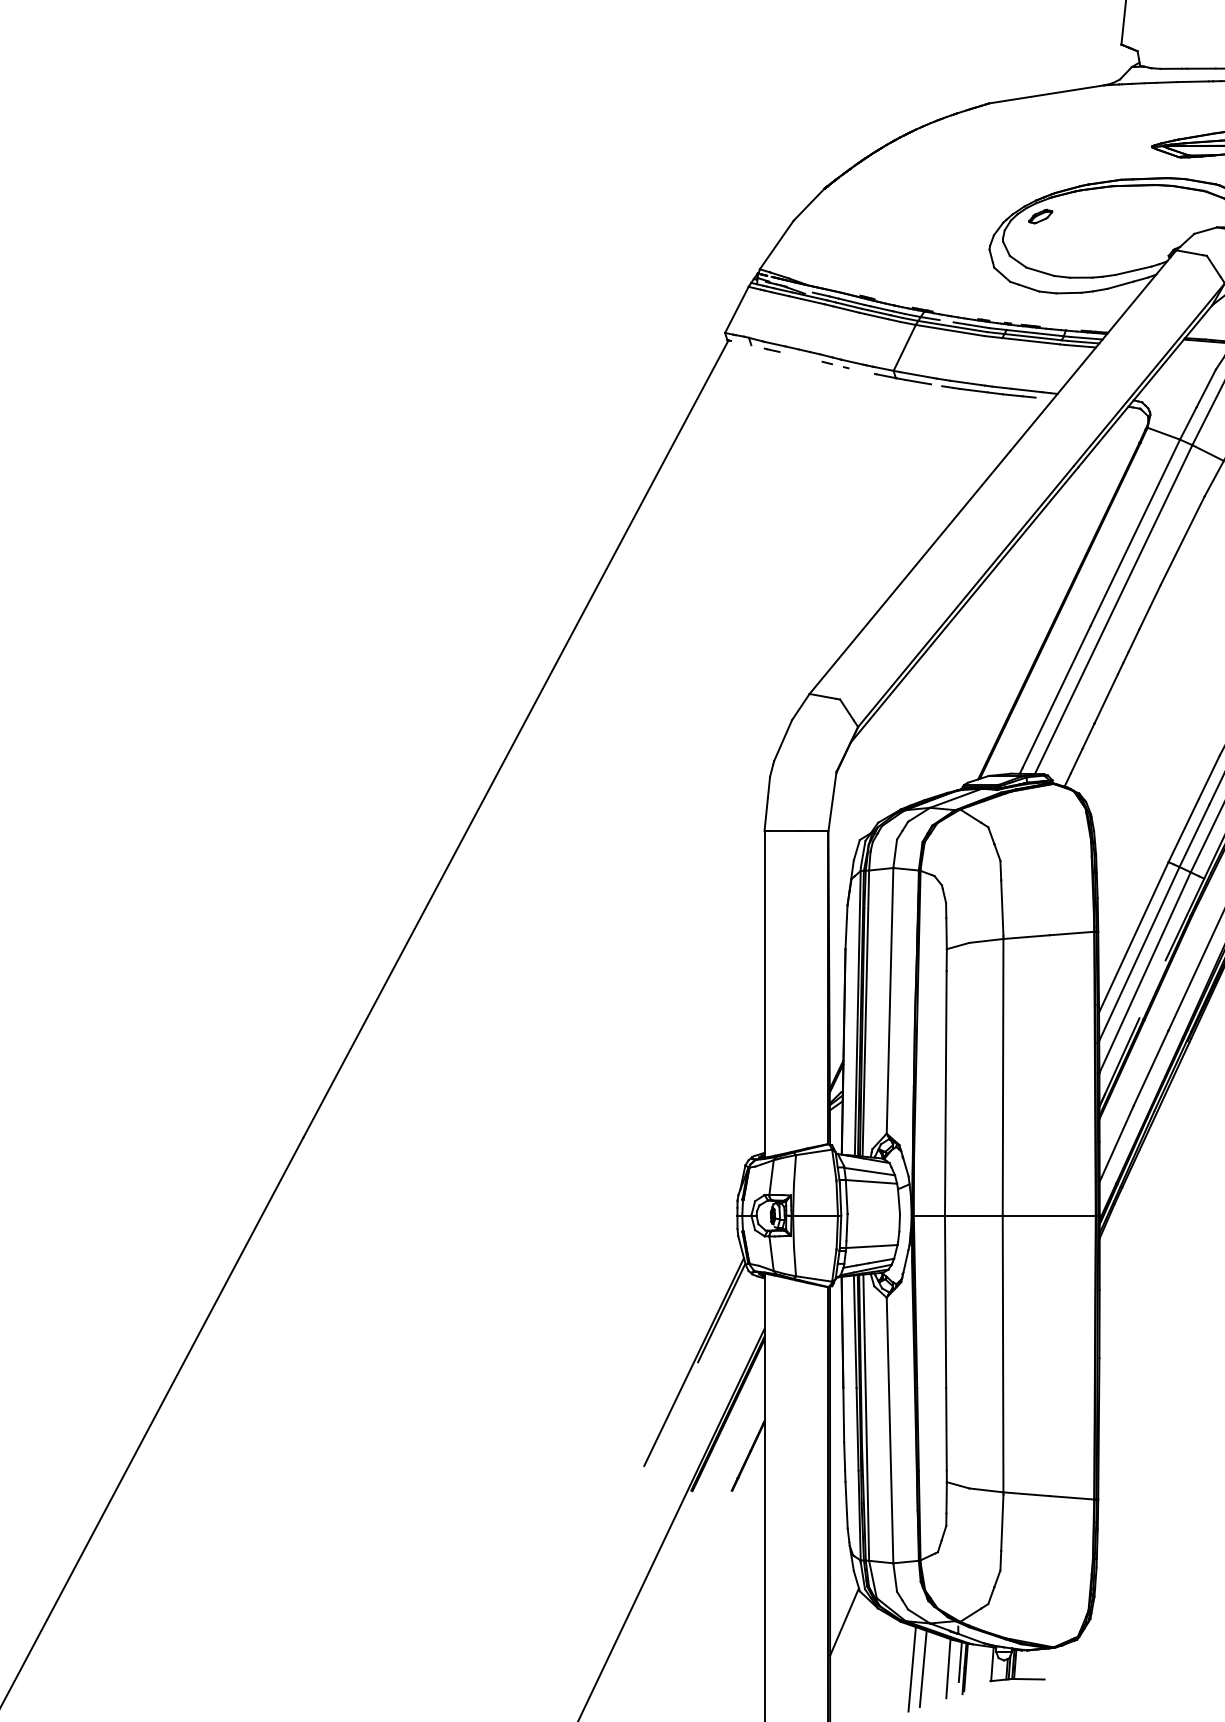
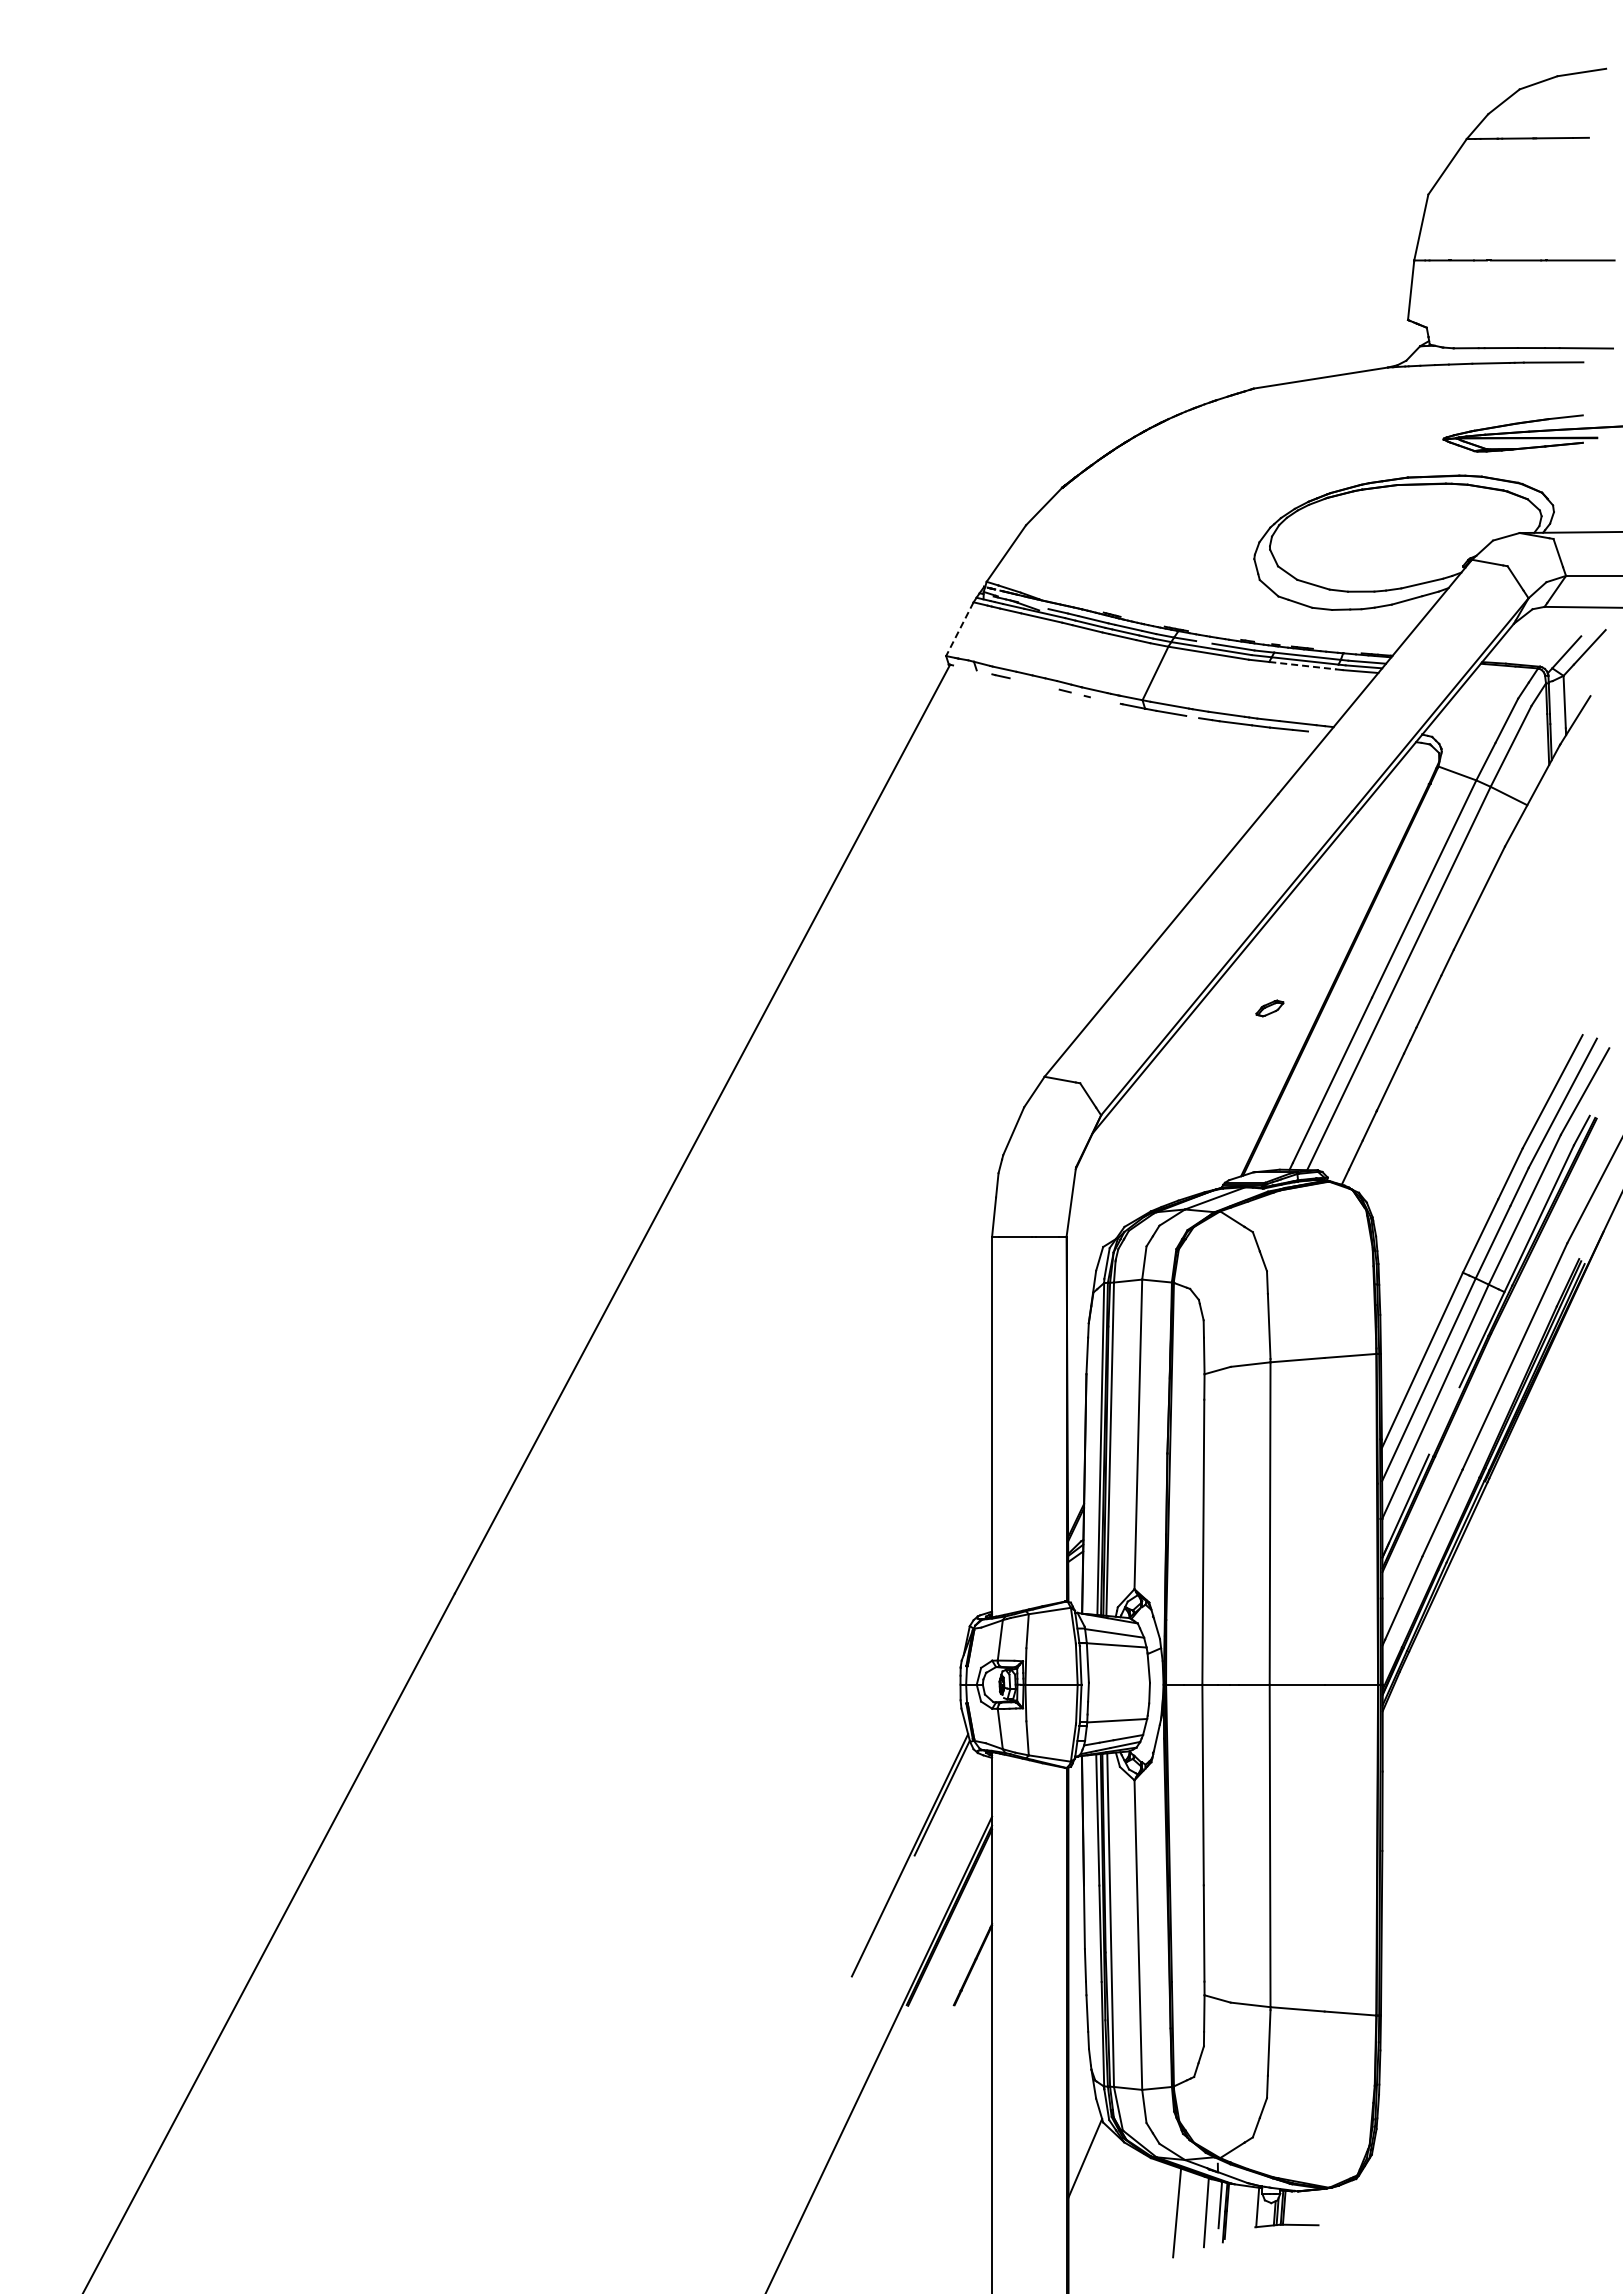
part: (1040, 216) -> (1269, 1008), moved
line: (736, 310) -> (959, 629), solid -> dashed
line: (1030, 341) -> (1302, 665), solid -> dashed
line: (911, 1669) -> (1163, 2213), removed

